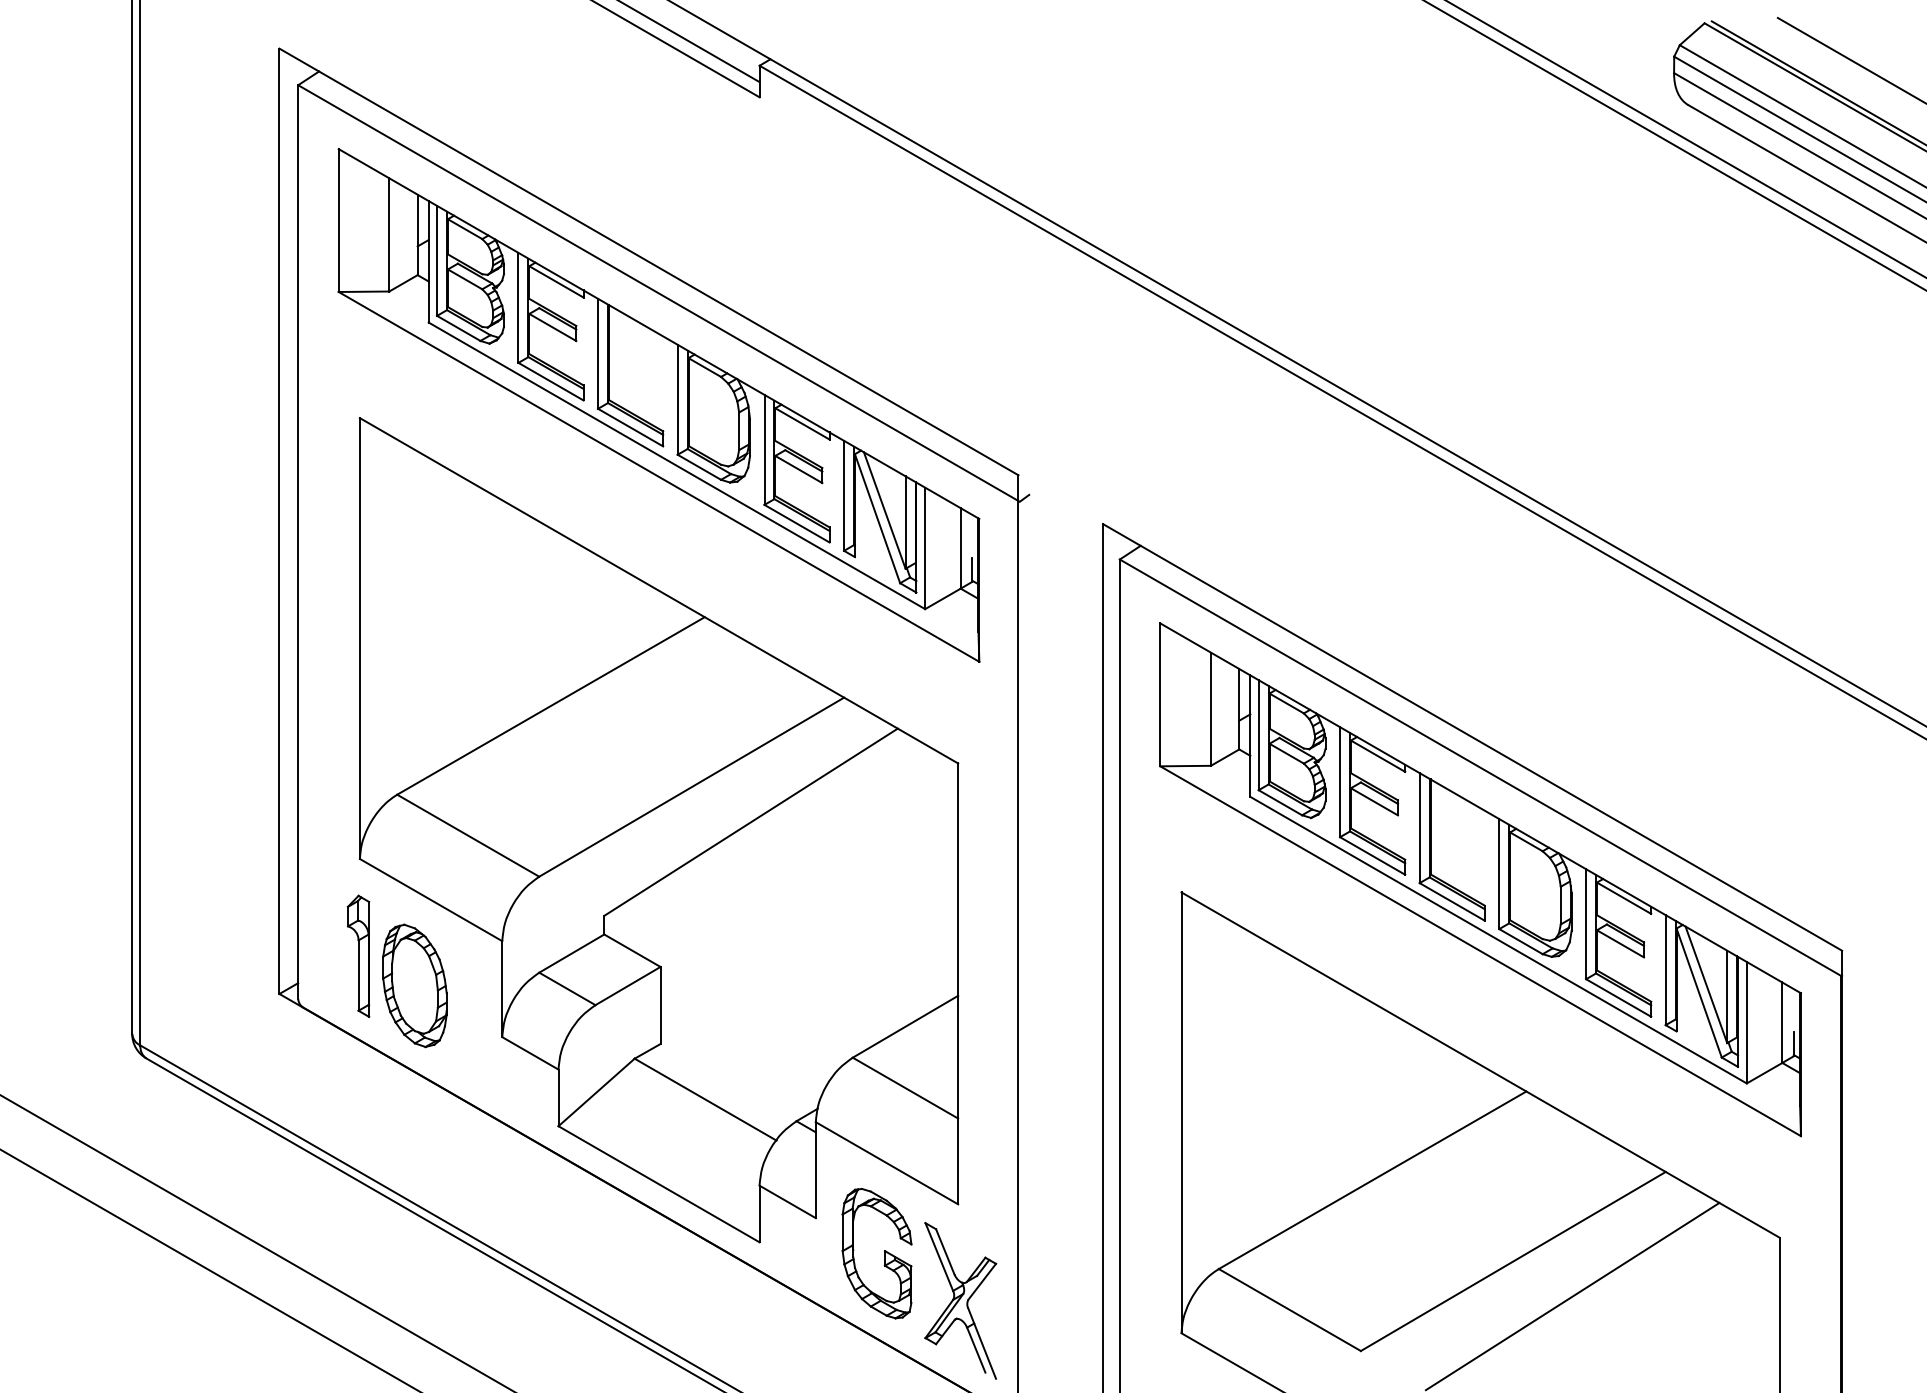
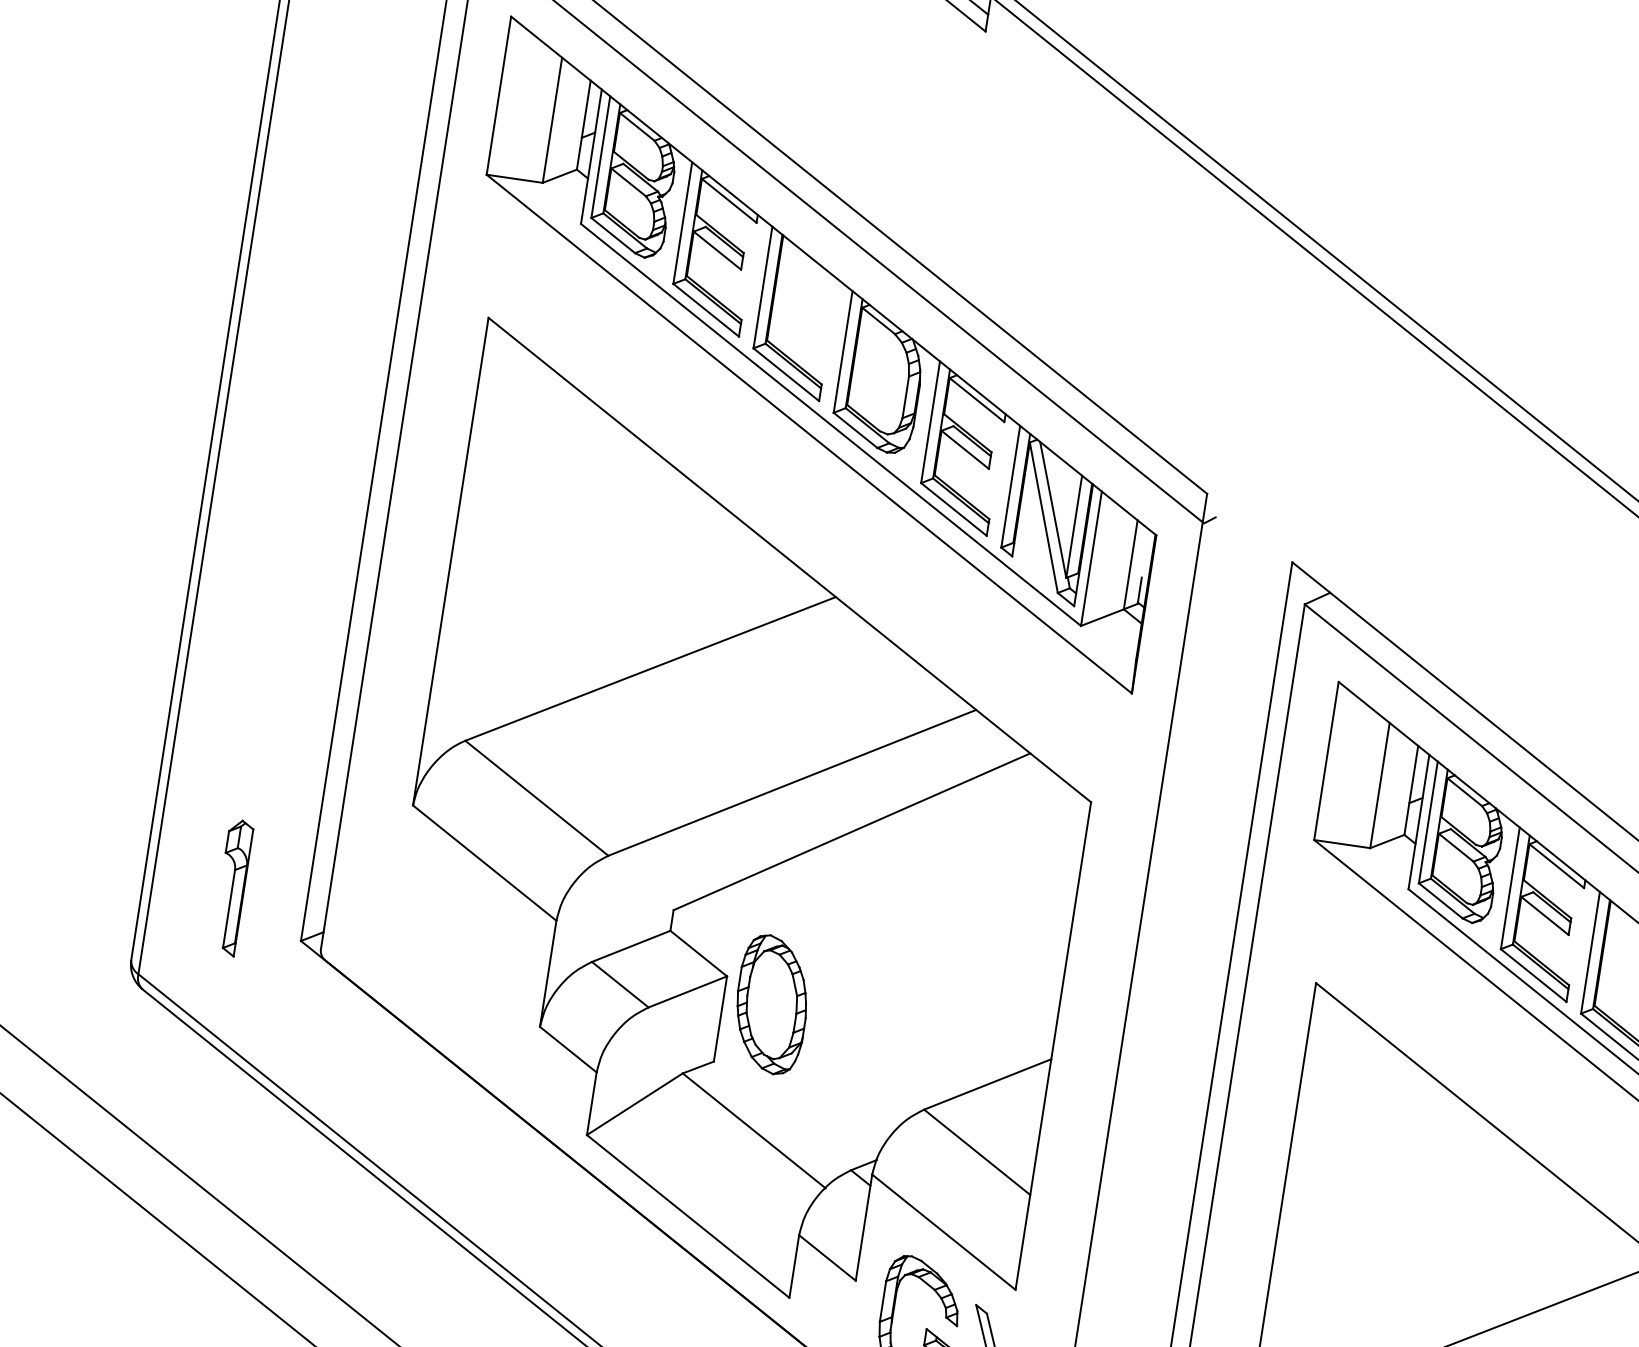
part: (358, 955) -> (232, 886), moved
part: (414, 985) -> (771, 1004), moved

